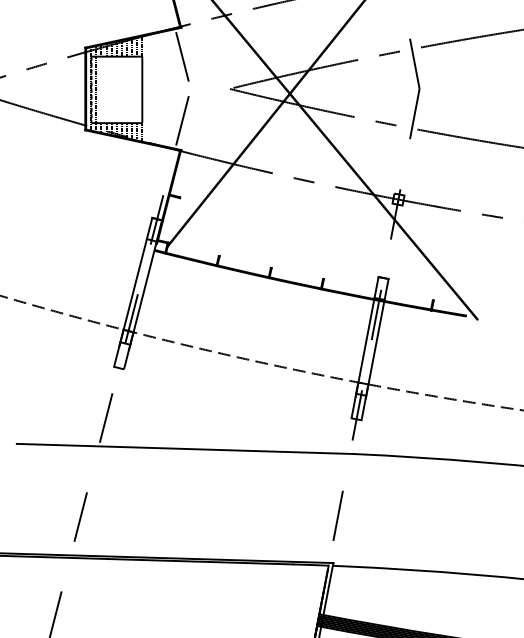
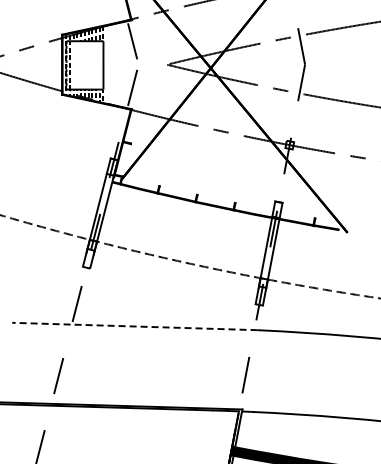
line: (184, 448) -> (134, 326), solid -> dashed

